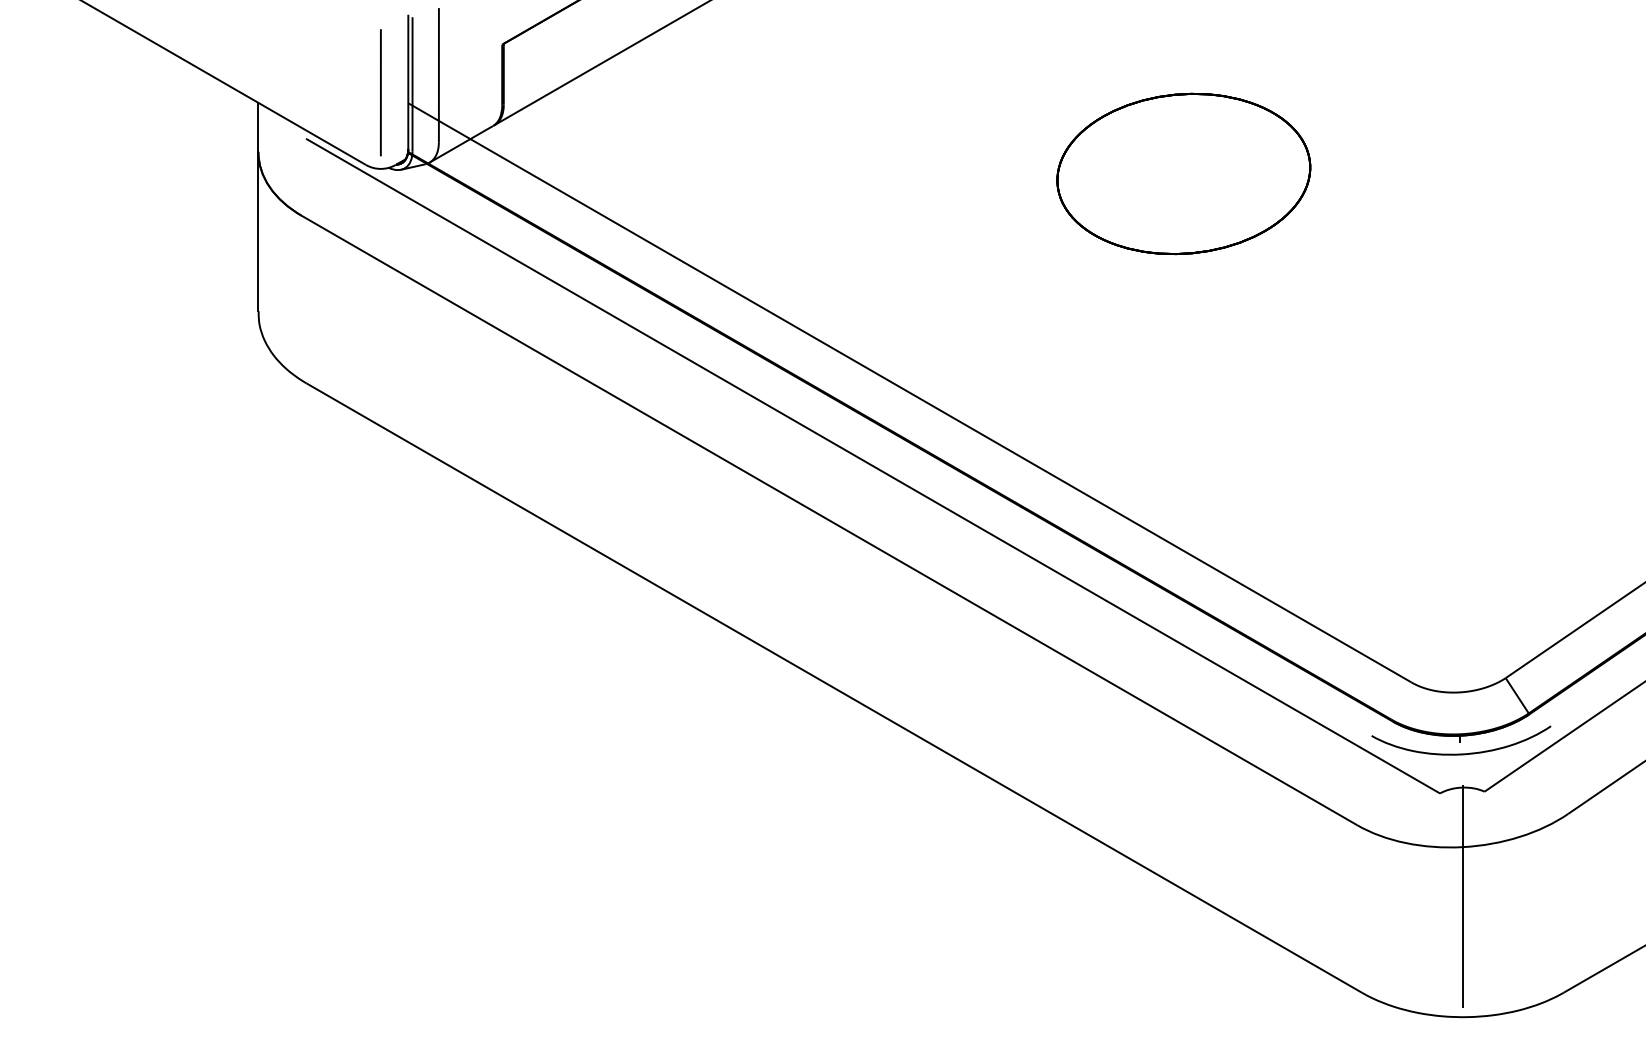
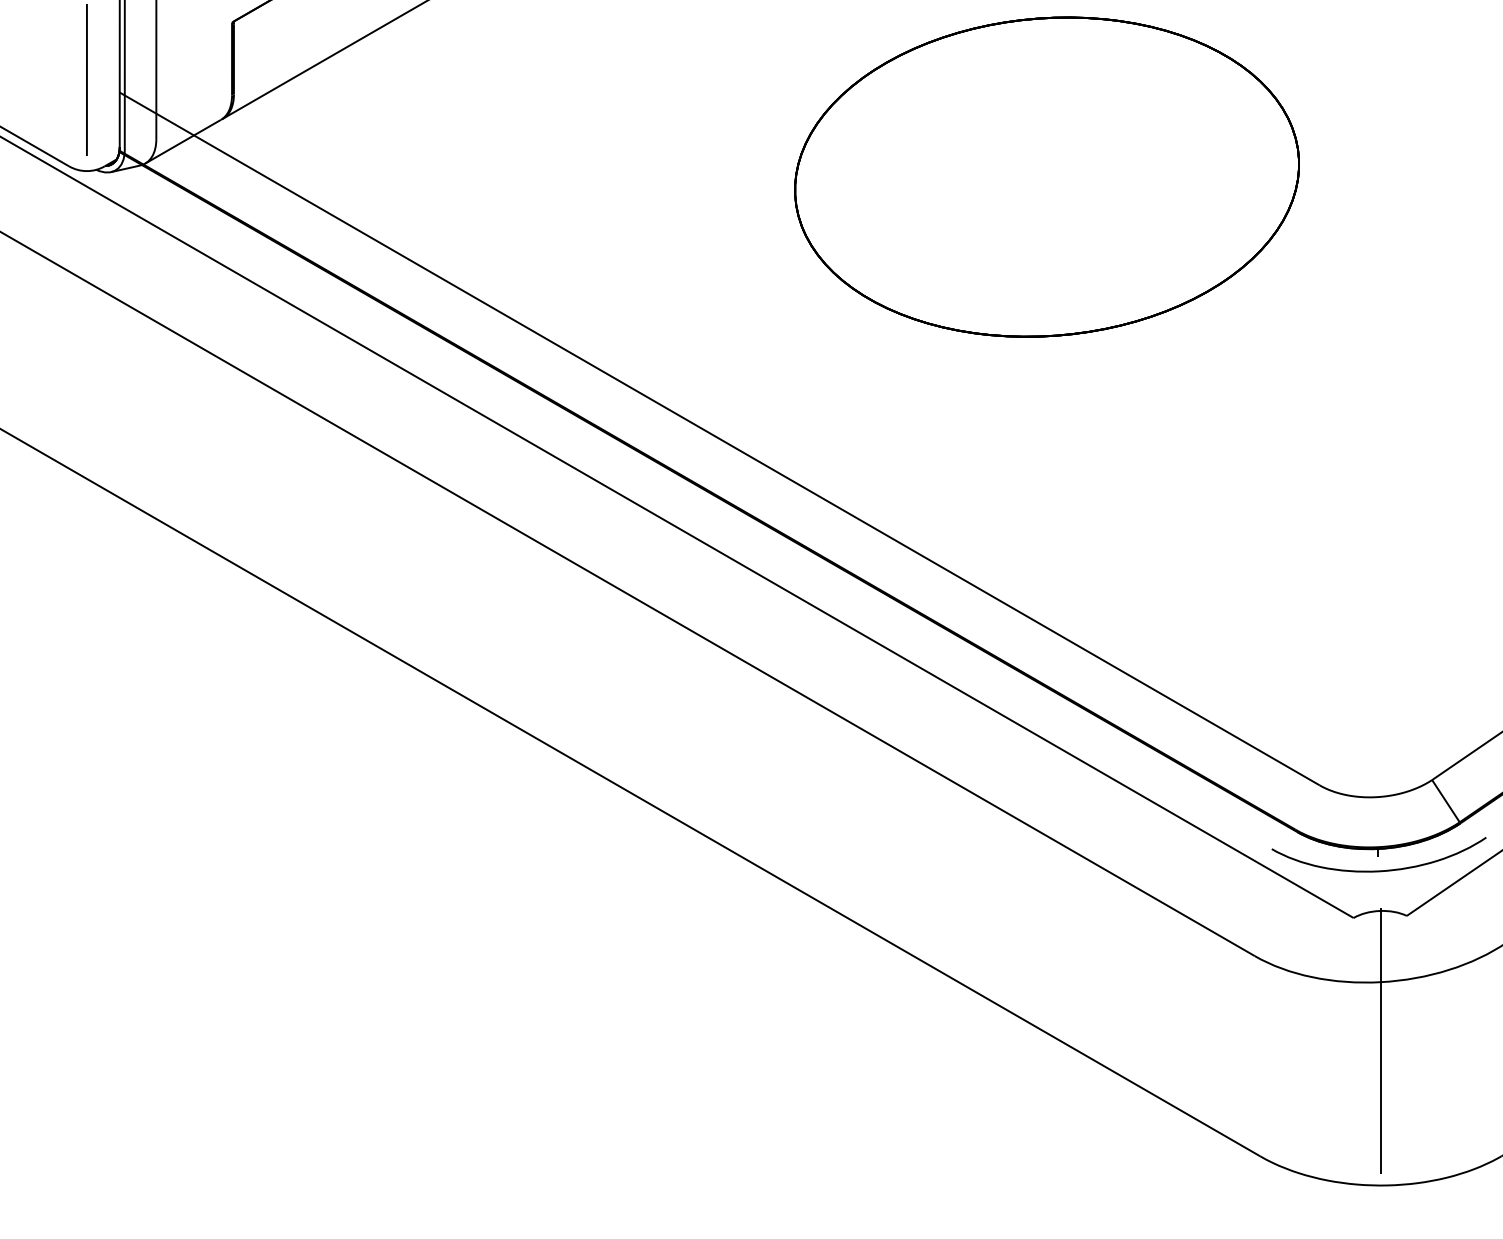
part: (1183, 173) -> (1046, 176), size x1.67

